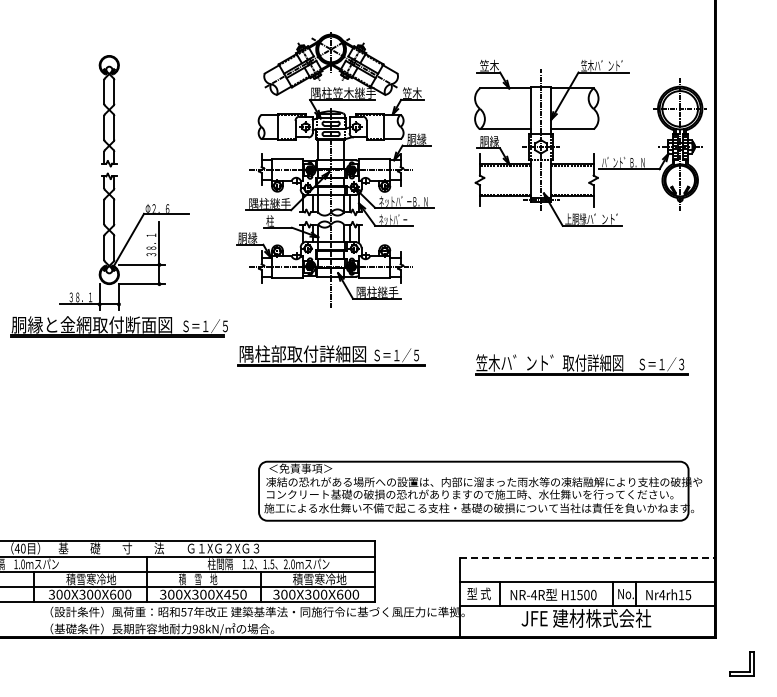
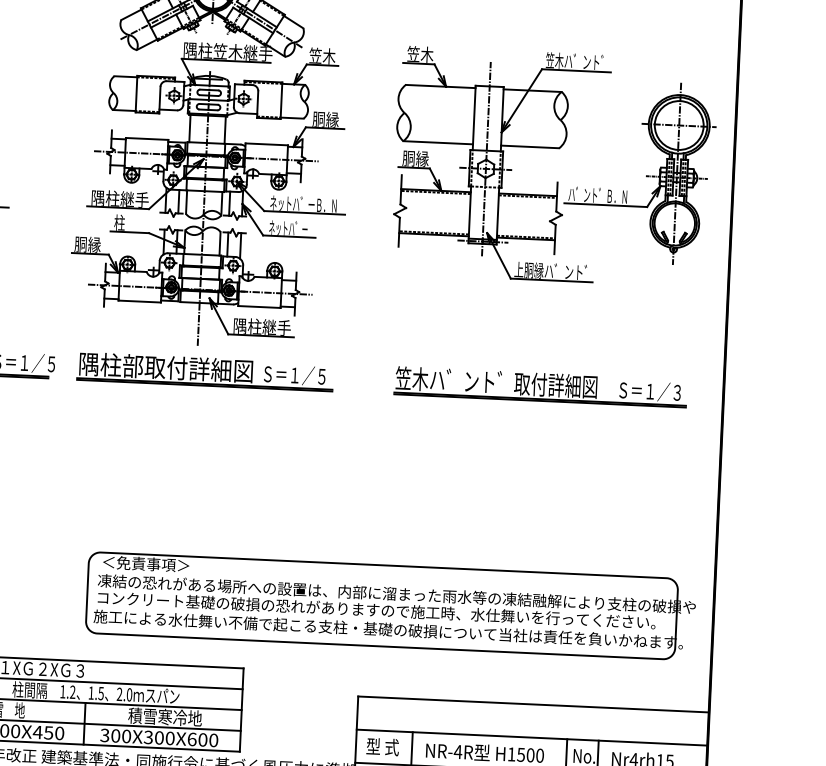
part: (593, 153) -> (557, 181), moved
part: (331, 355) -> (205, 371), moved
part: (581, 364) -> (539, 386), moved
line: (587, 557) -> (533, 703), dashed -> solid

